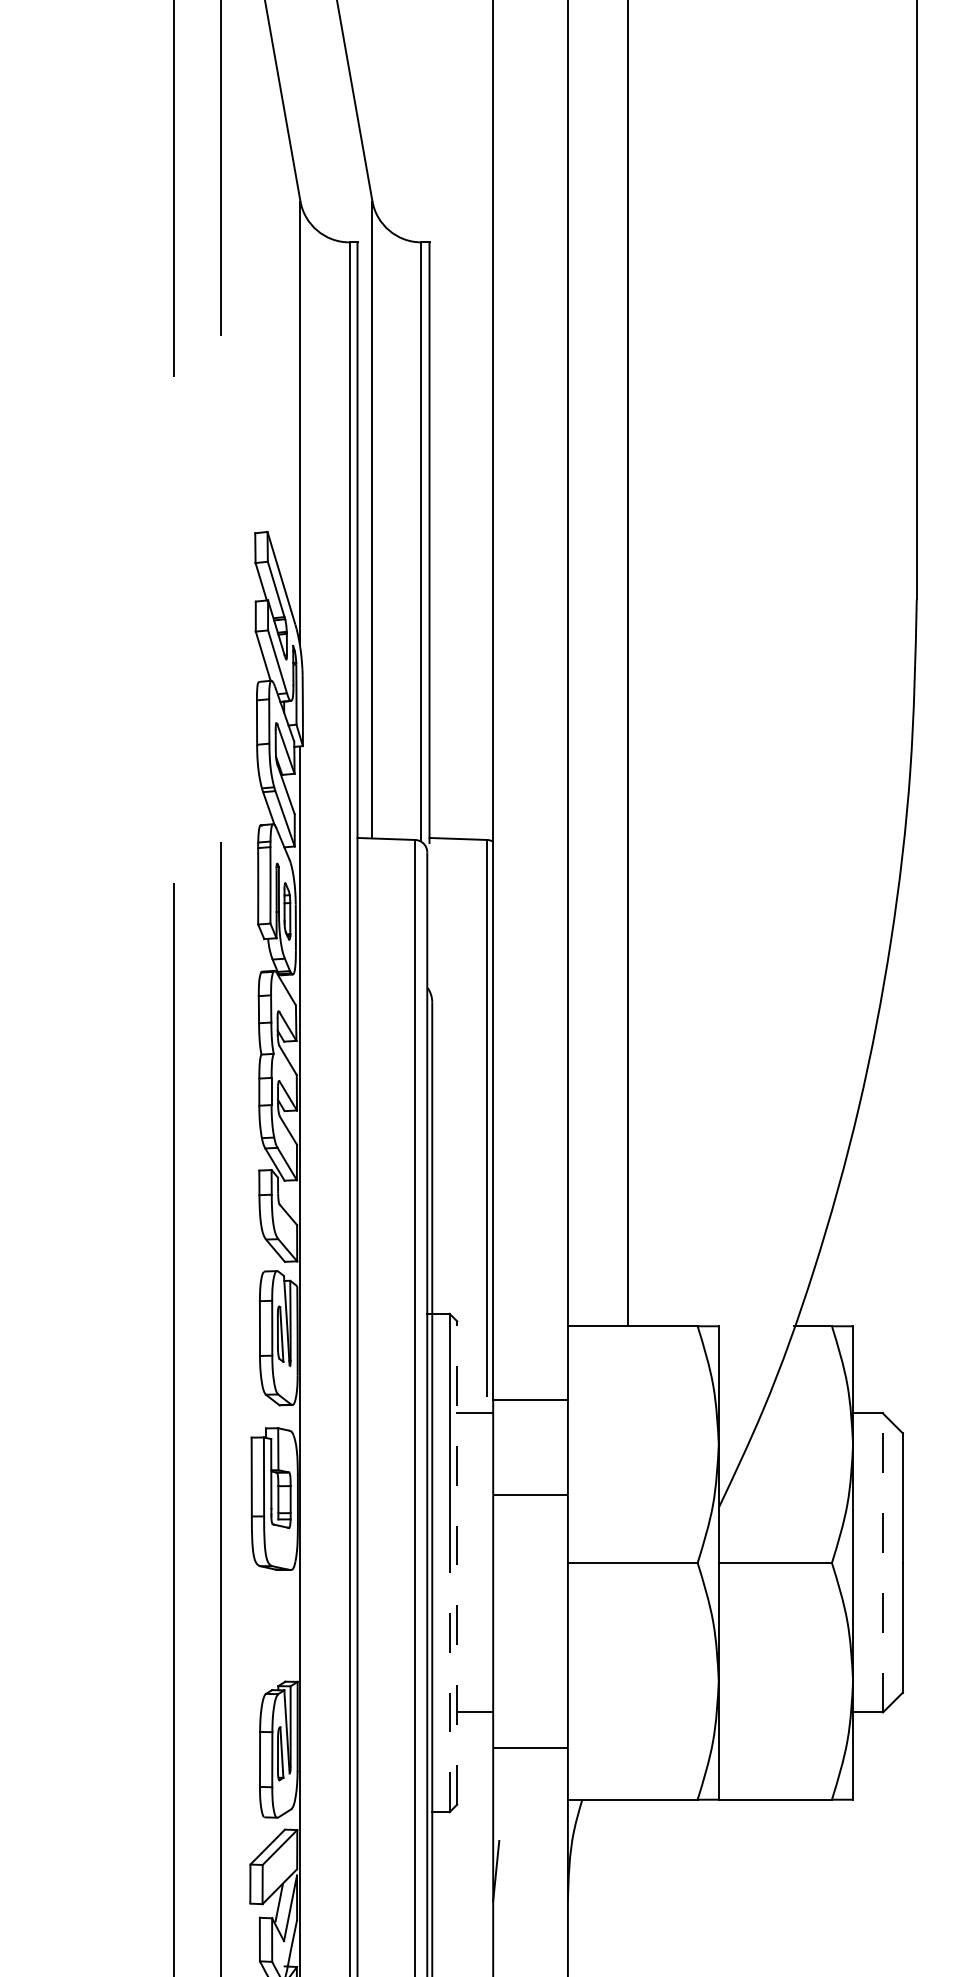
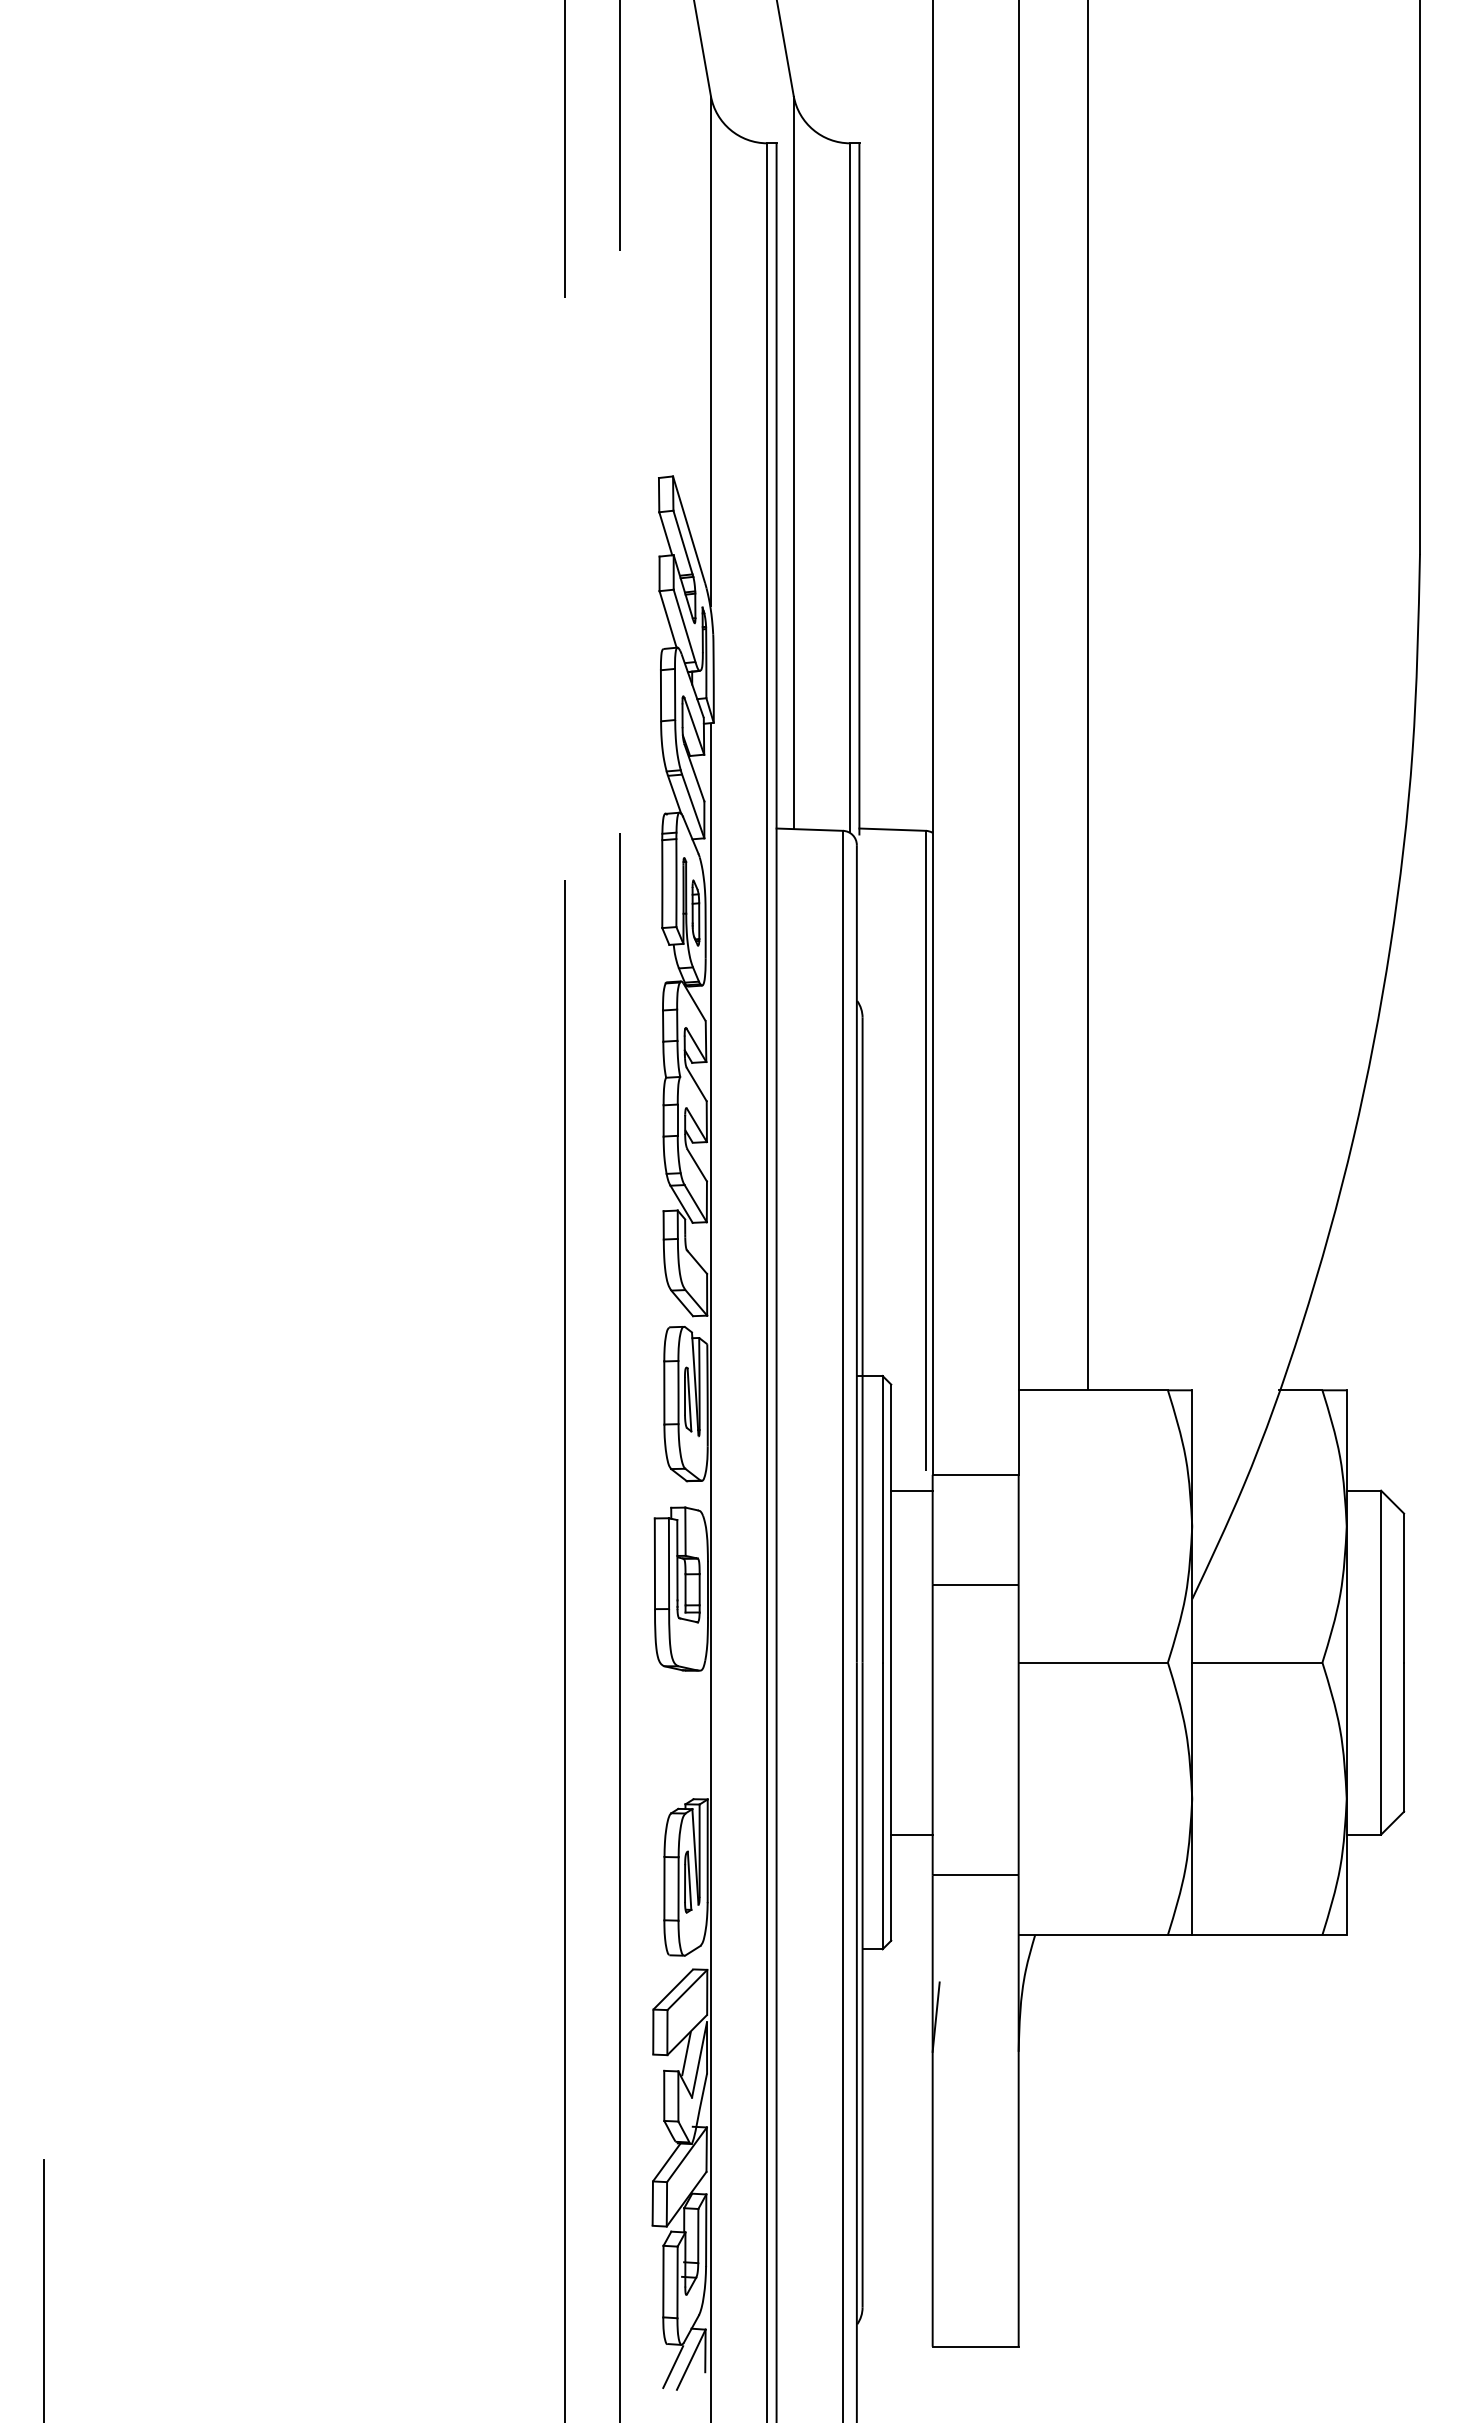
line: (457, 1562) -> (891, 1662), dashed -> solid
line: (883, 1562) -> (1381, 1662), dashed -> solid
line: (449, 1687) -> (882, 1805), dashed -> solid

